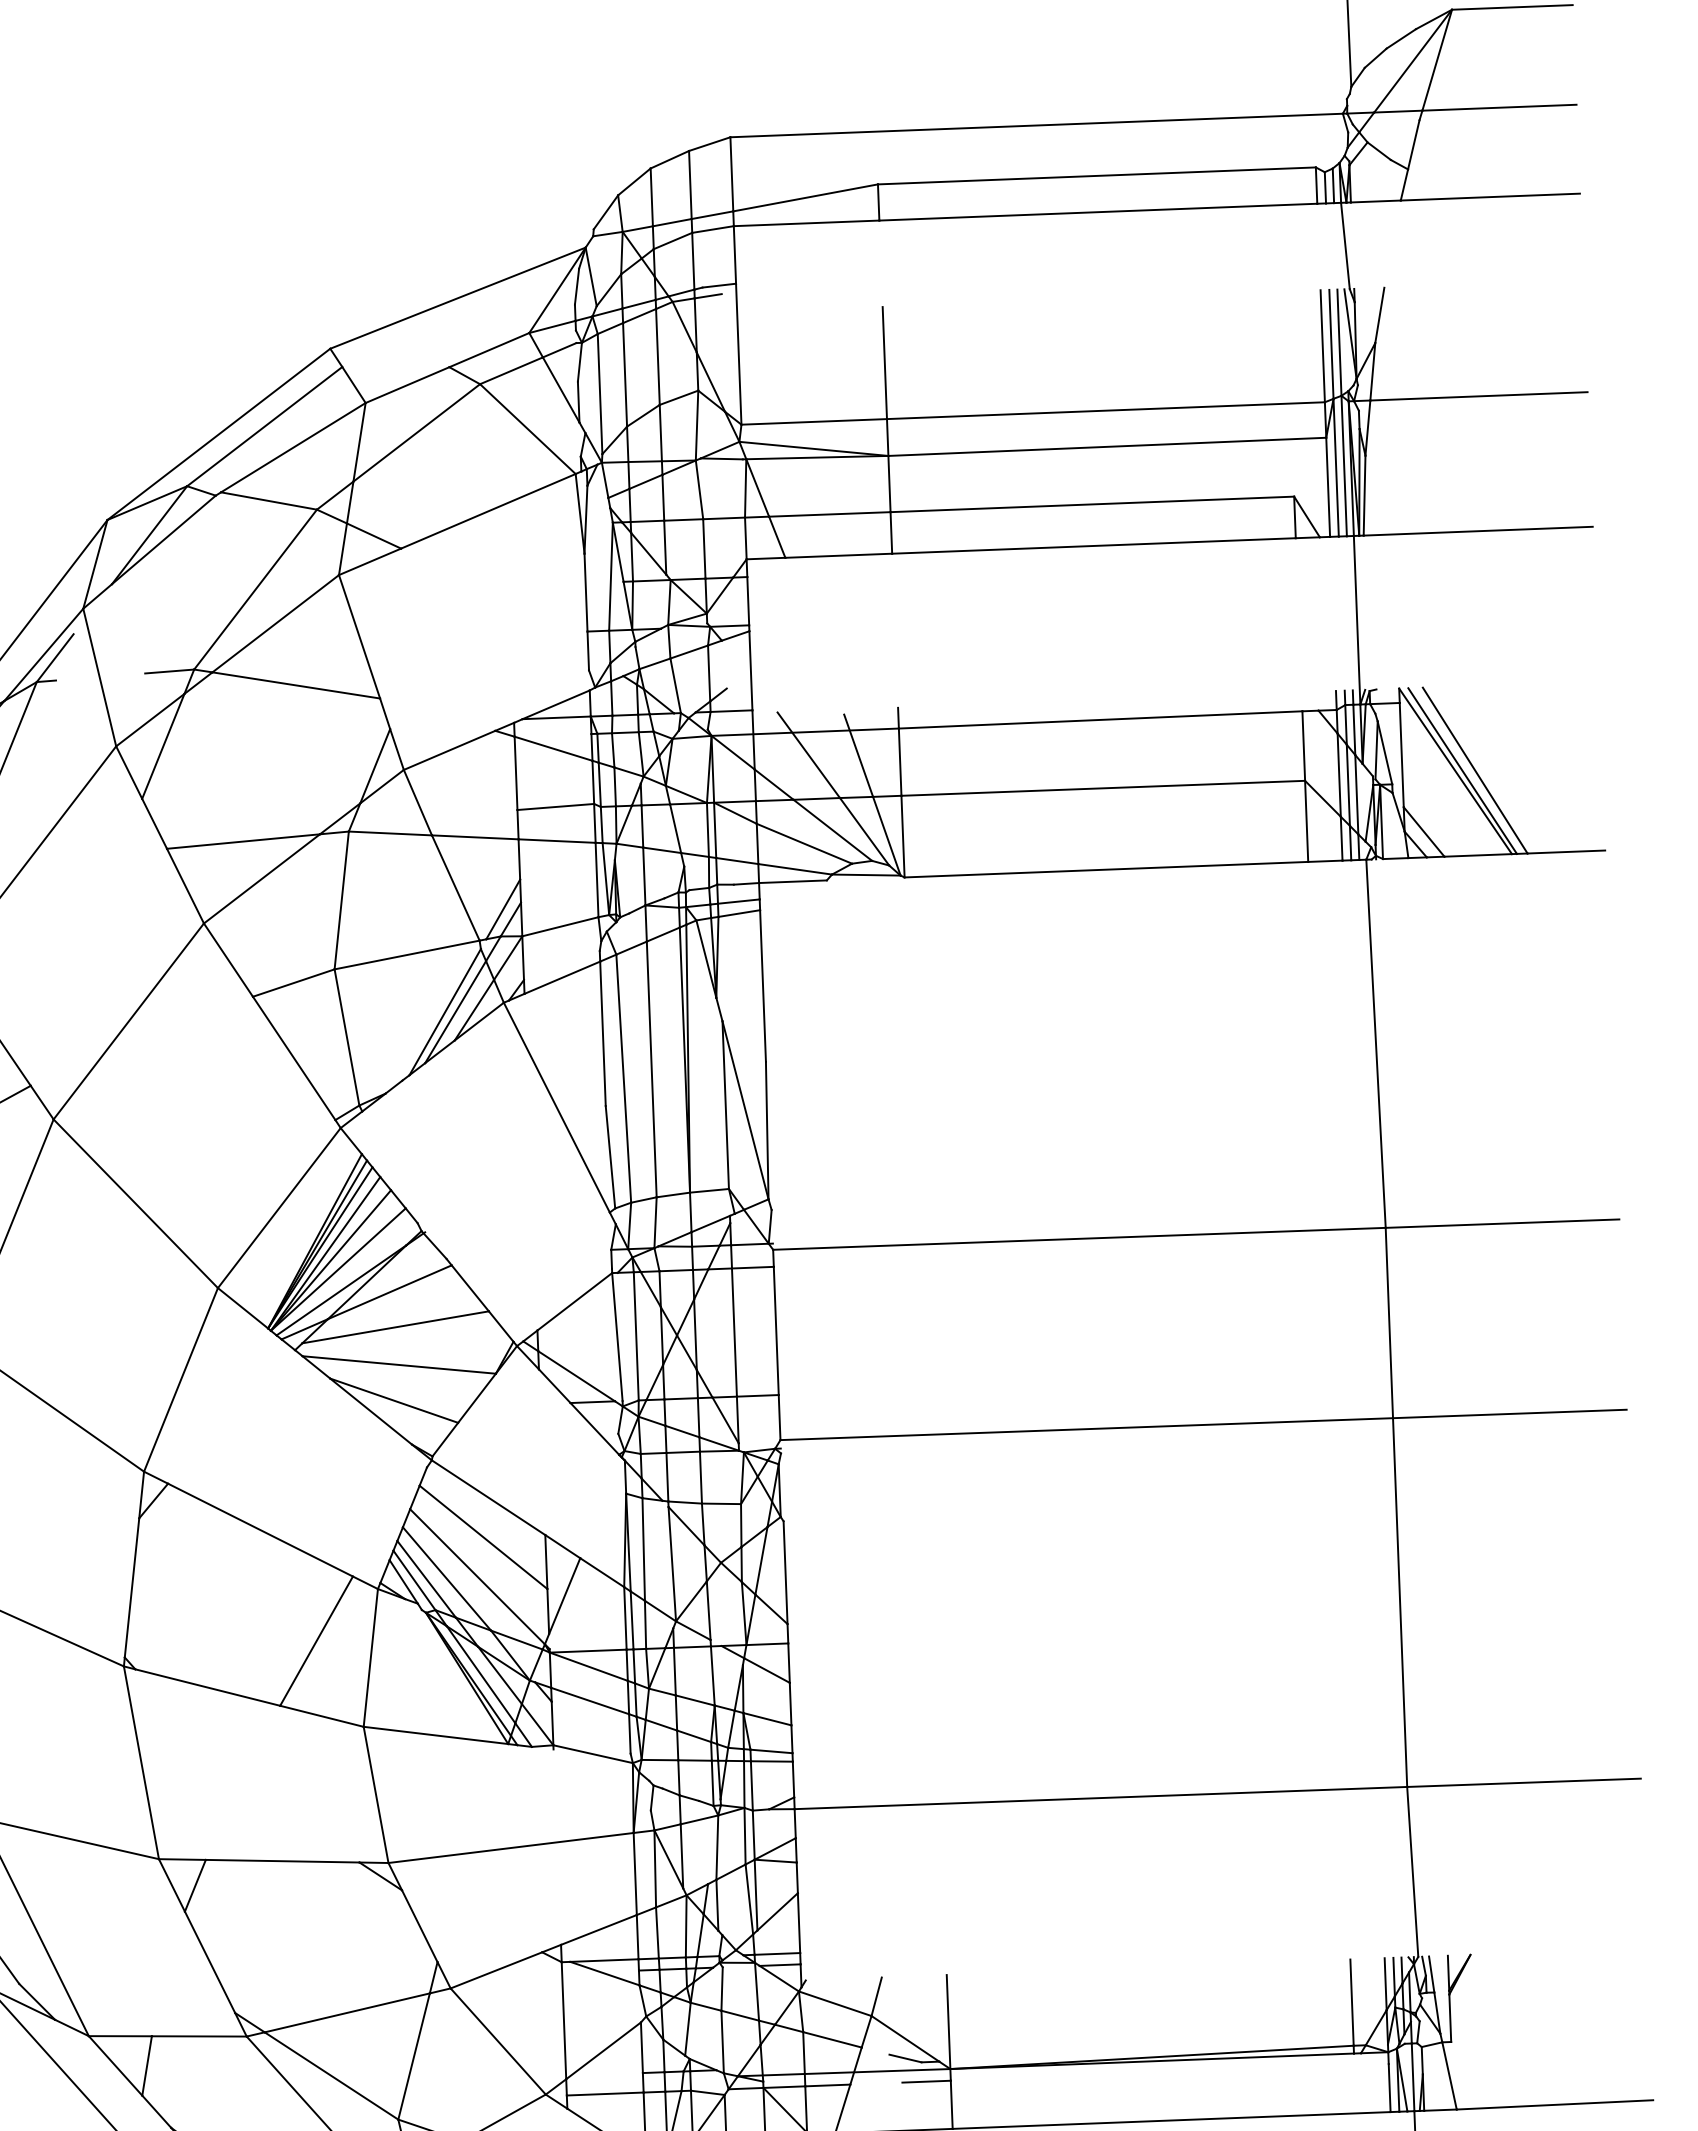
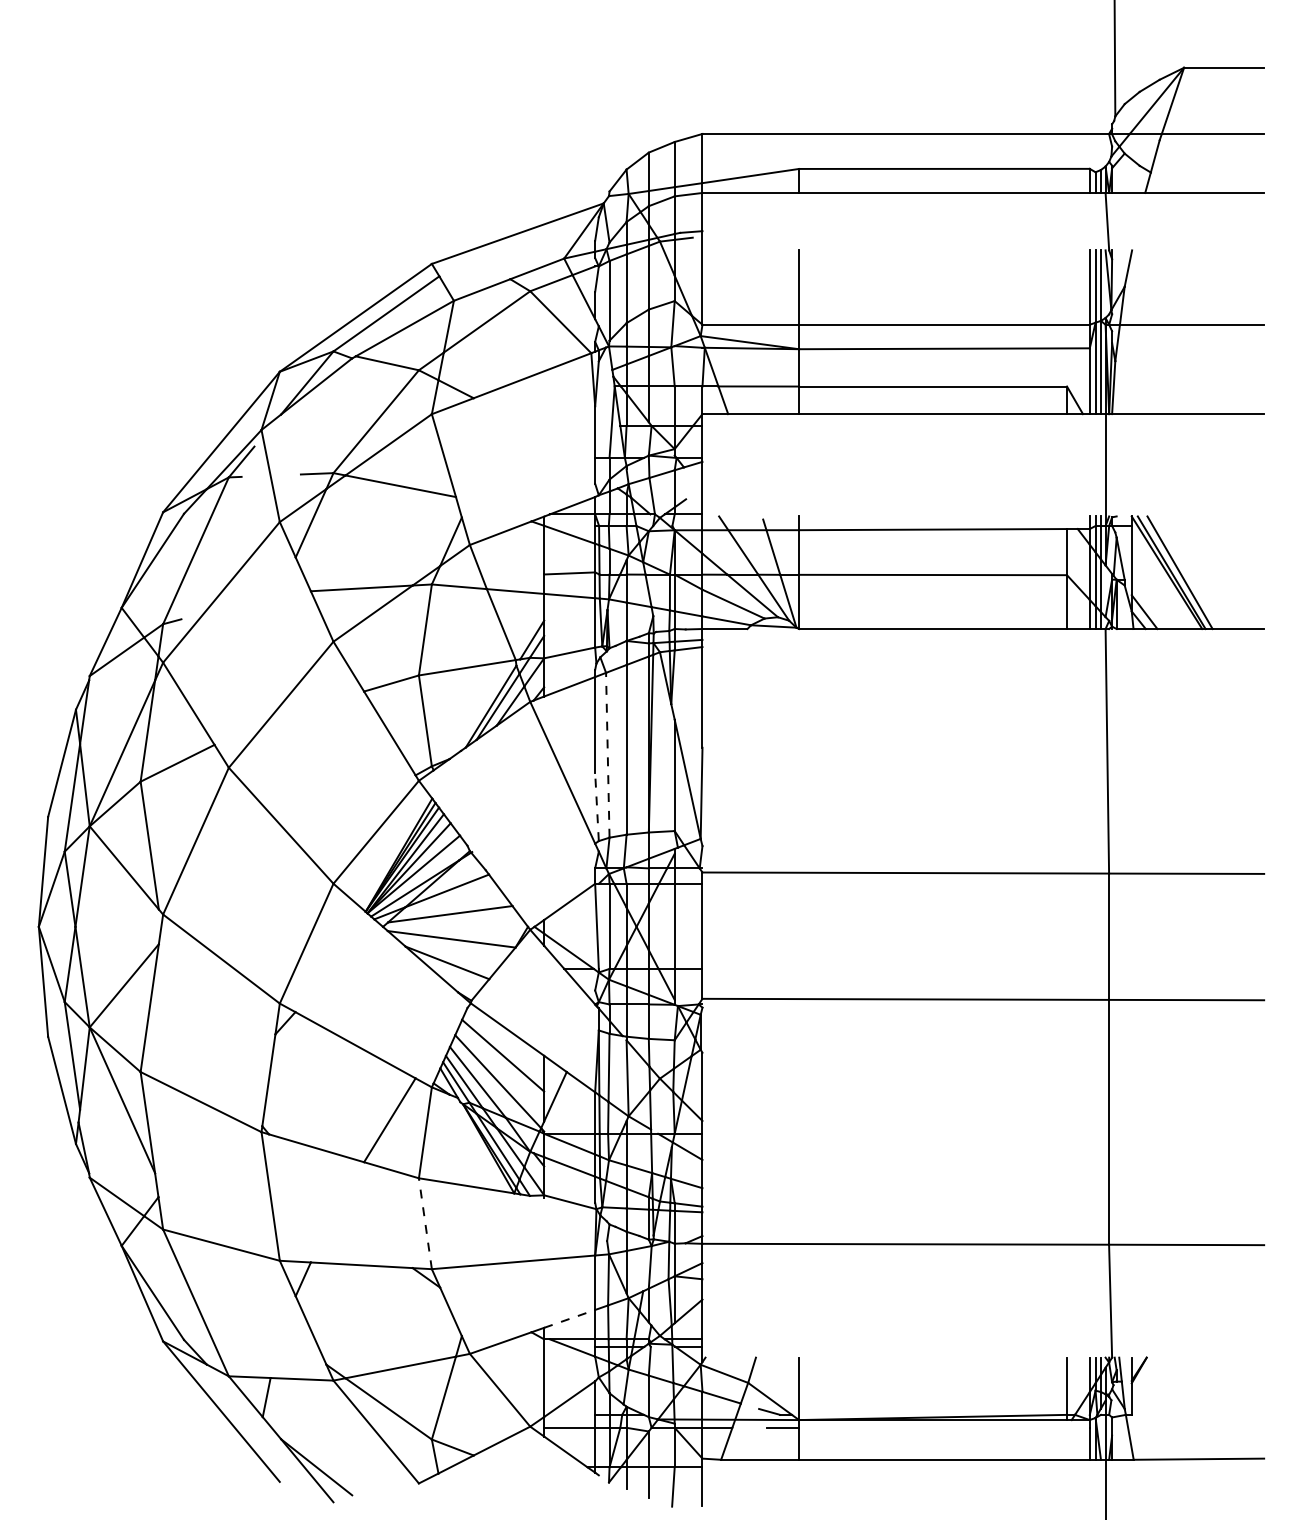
line: (623, 1077) -> (607, 754), solid -> dashed
line: (609, 1156) -> (596, 806), solid -> dashed
line: (376, 1794) -> (425, 1223), solid -> dashed
line: (600, 1929) -> (570, 1318), solid -> dashed

